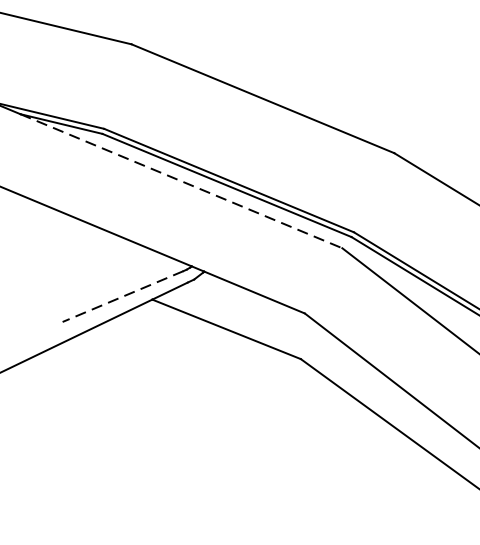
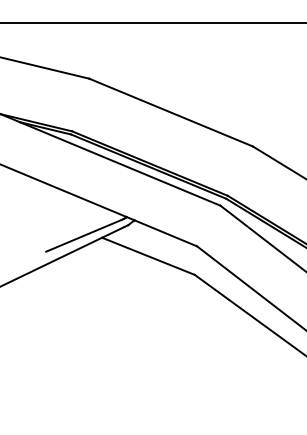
line: (181, 180) -> (120, 163), dashed -> solid
line: (122, 296) -> (83, 235), dashed -> solid

